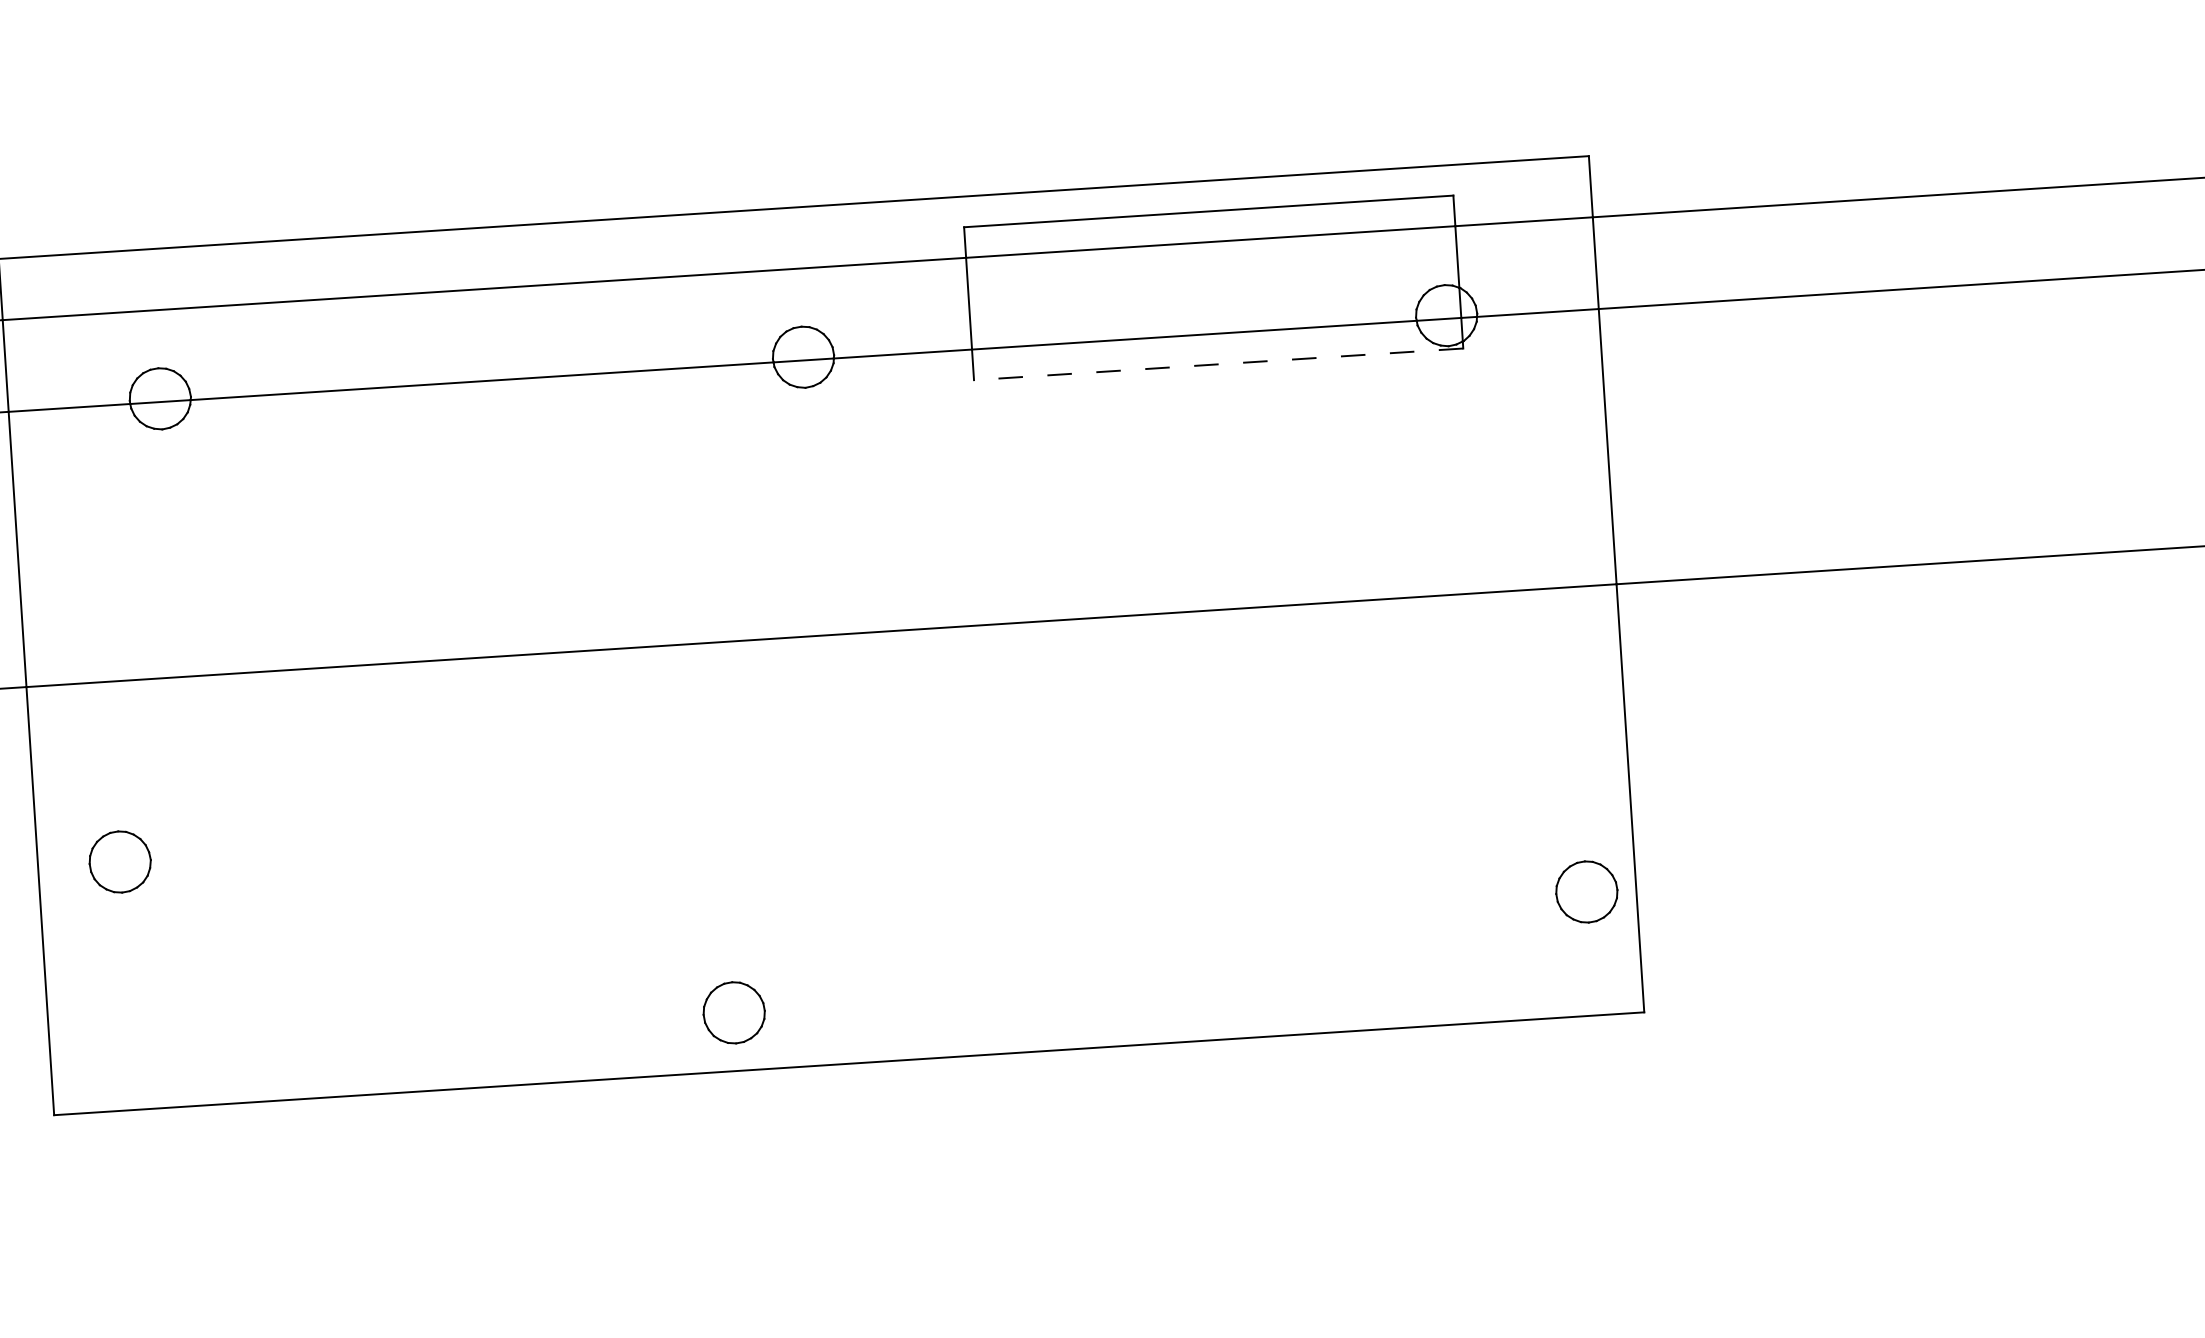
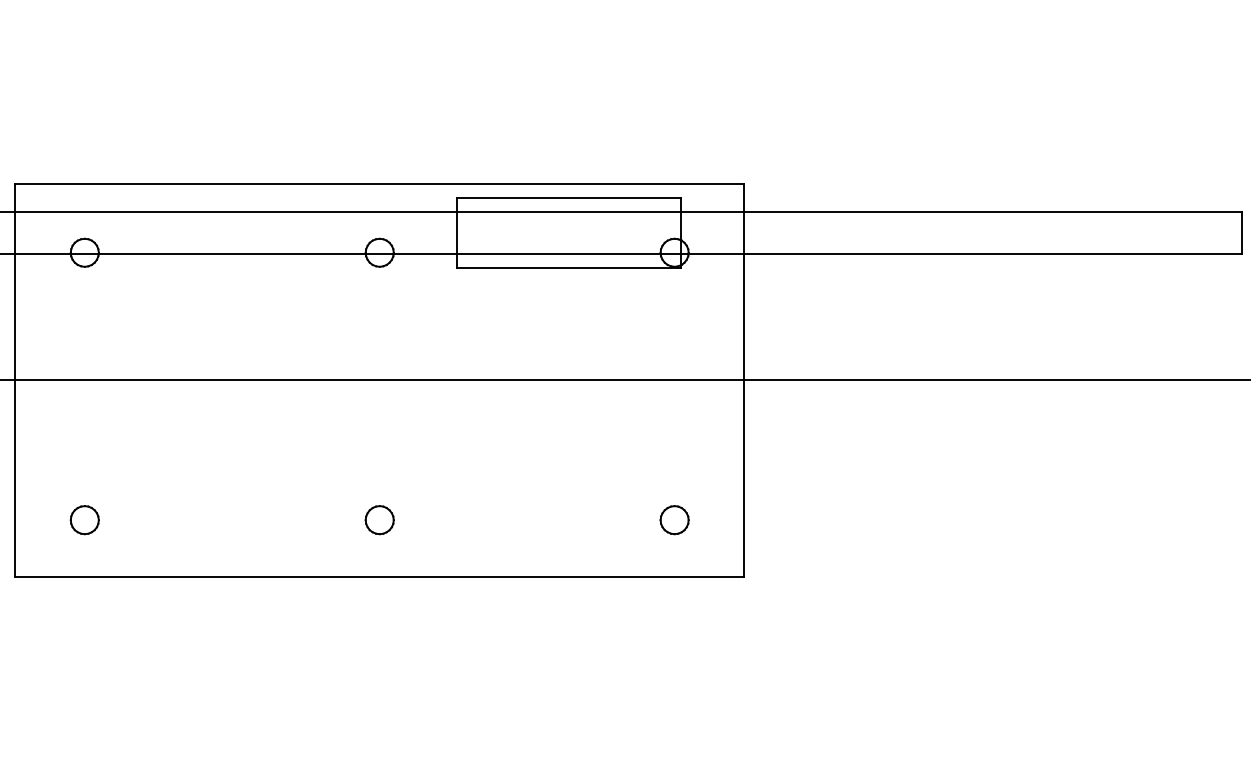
line: (1217, 364) -> (568, 268), dashed -> solid
part: (119, 862) -> (84, 520), moved
part: (1586, 892) -> (674, 520), moved
part: (733, 1013) -> (379, 520), moved

